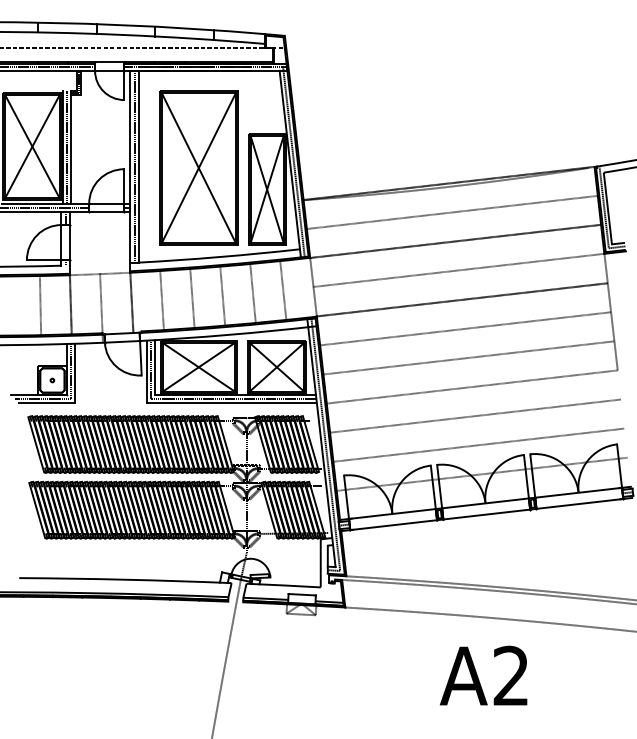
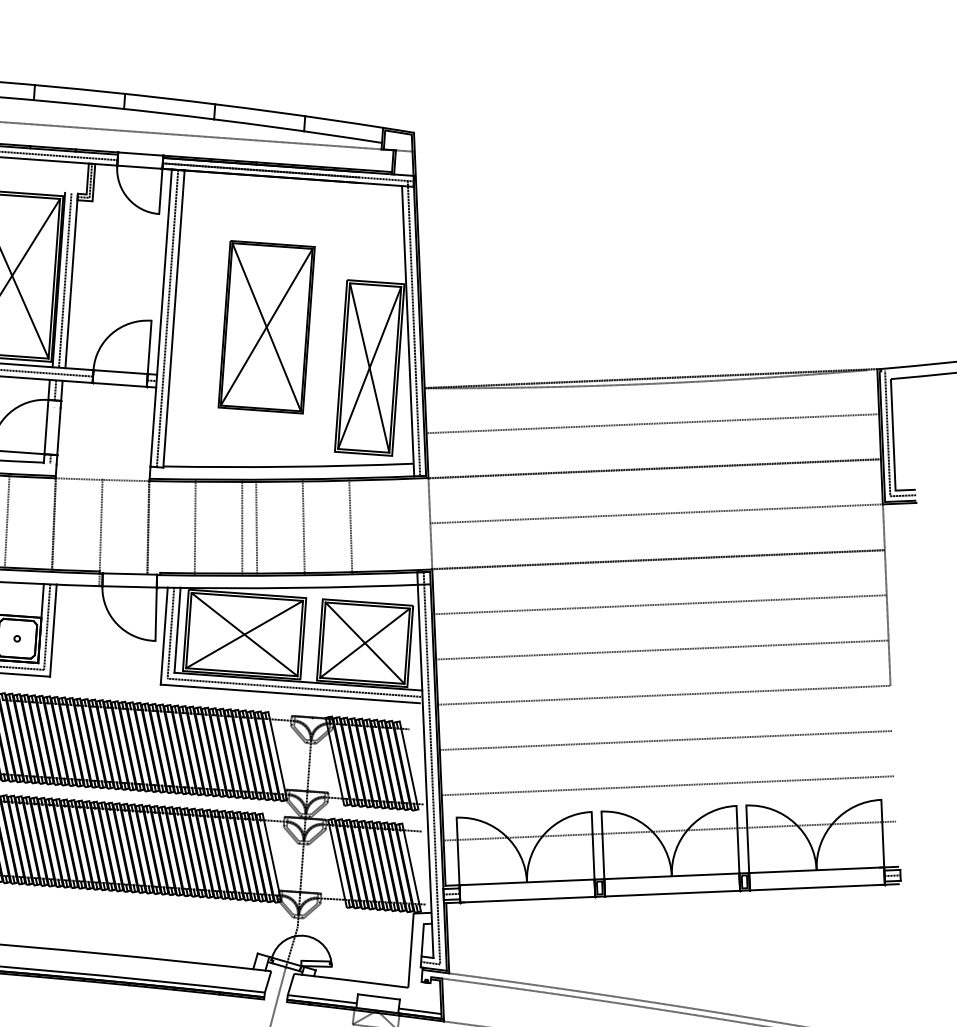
part: (198, 167) -> (266, 326), size x0.7
line: (283, 290) -> (351, 526), moved
line: (252, 293) -> (302, 527), moved
line: (222, 295) -> (256, 527), moved

